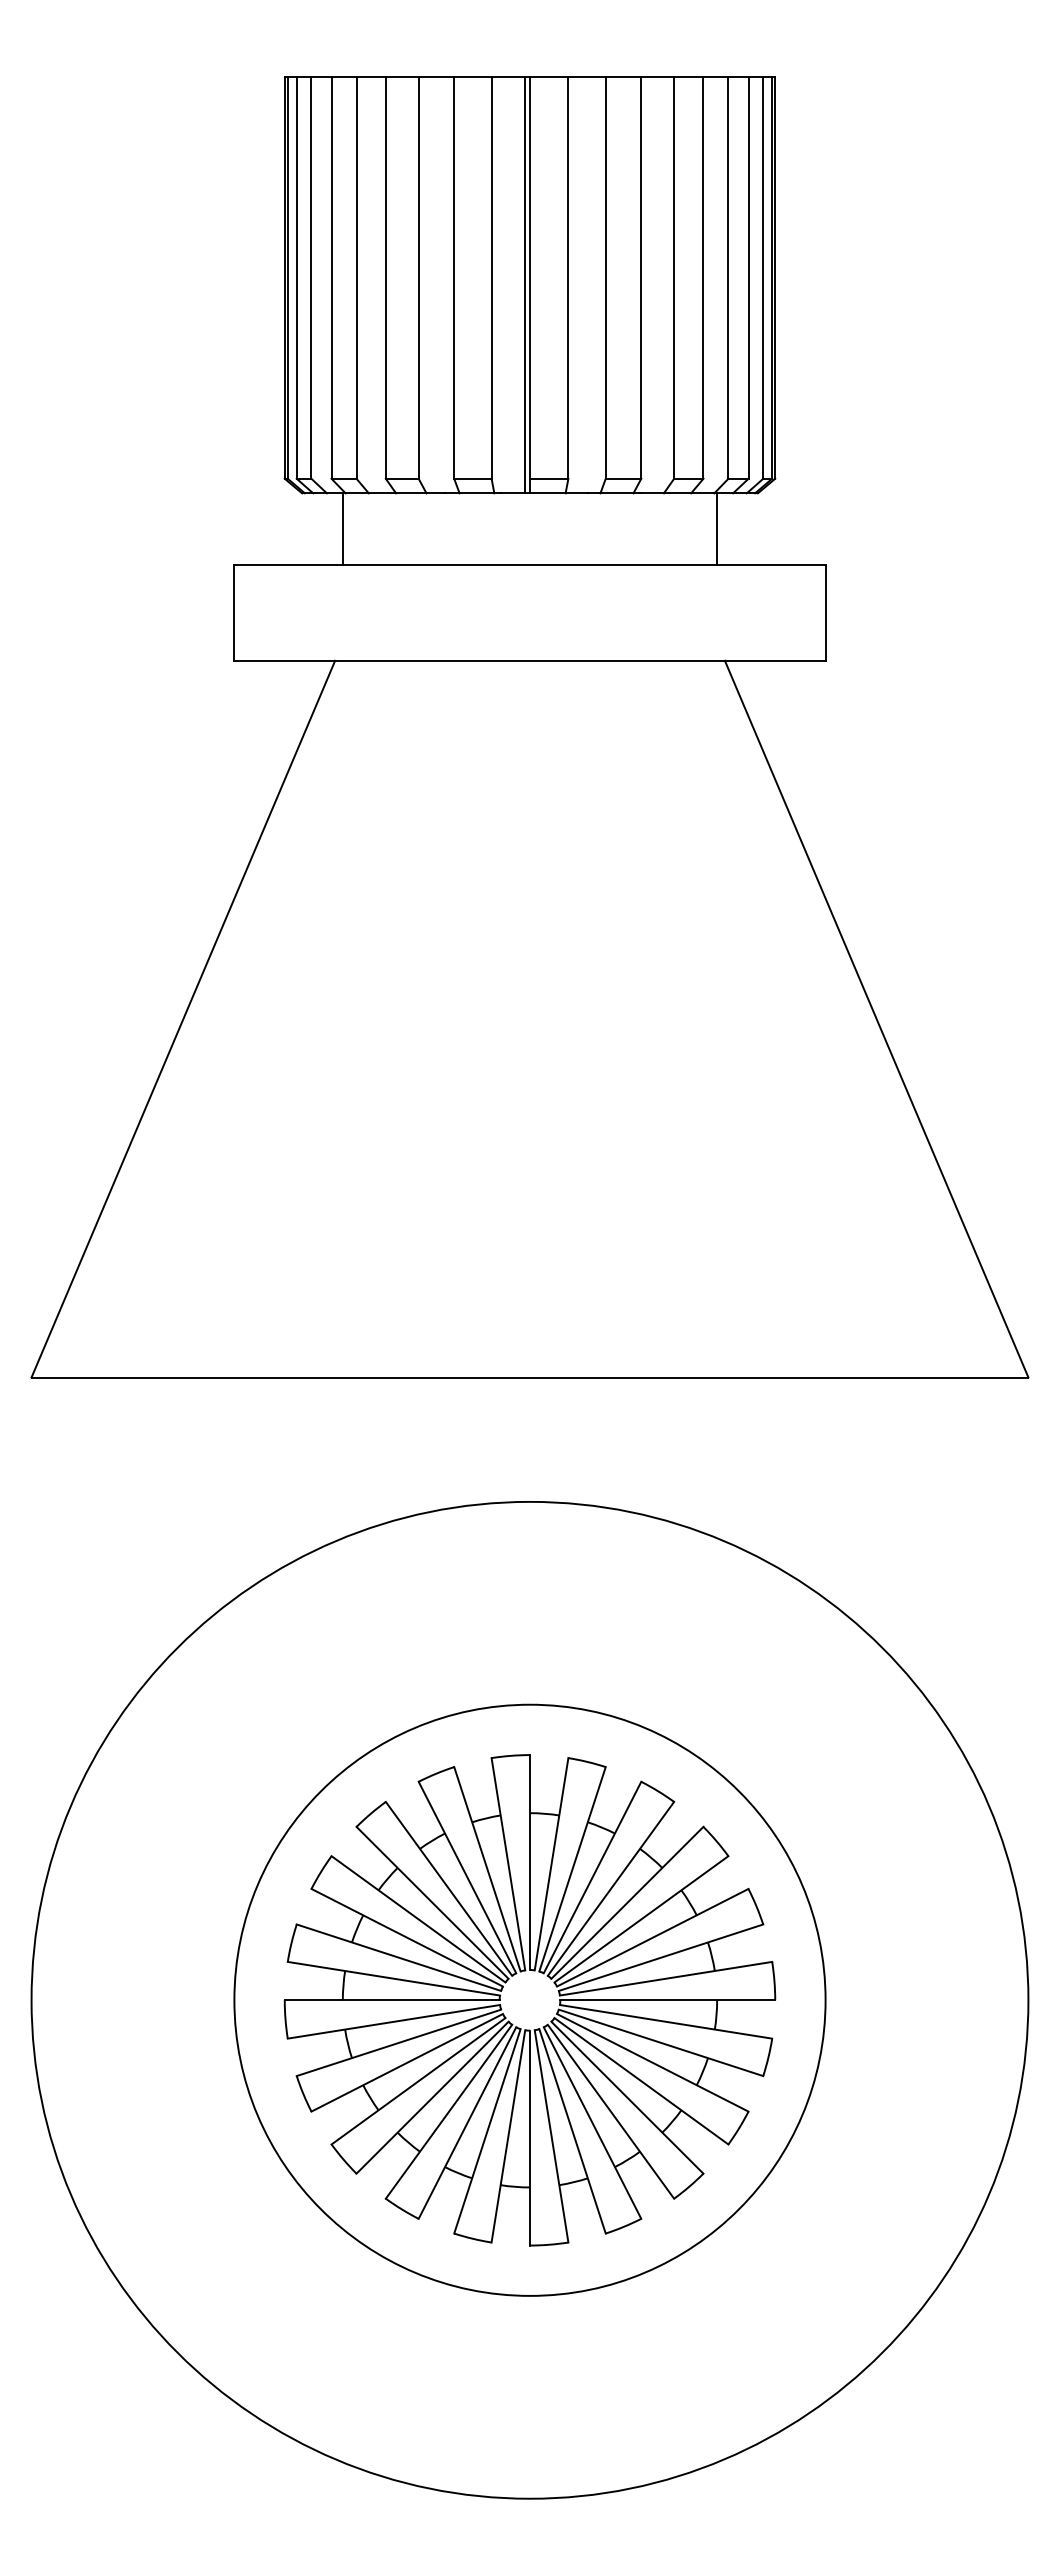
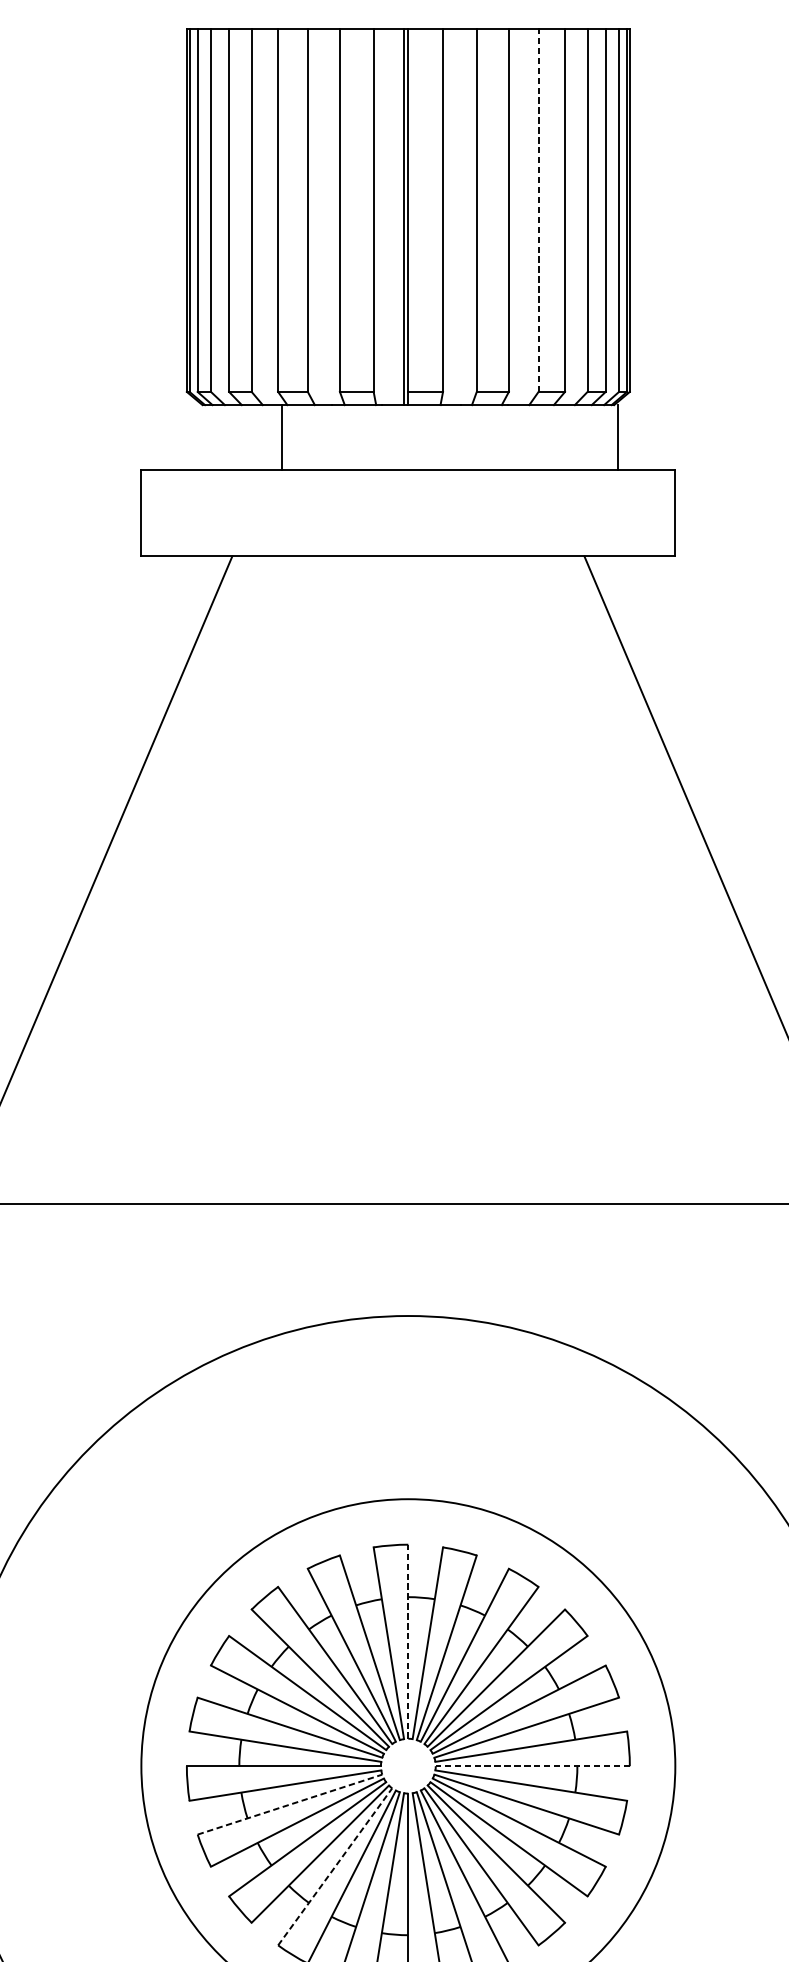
line: (674, 278) -> (538, 211), solid -> dashed
line: (342, 529) -> (281, 437), moved
line: (717, 529) -> (618, 437), moved
line: (529, 1861) -> (407, 1640), solid -> dashed
line: (667, 2000) -> (532, 1766), solid -> dashed
line: (399, 2042) -> (290, 1804), solid -> dashed
line: (449, 2111) -> (335, 1866), solid -> dashed

